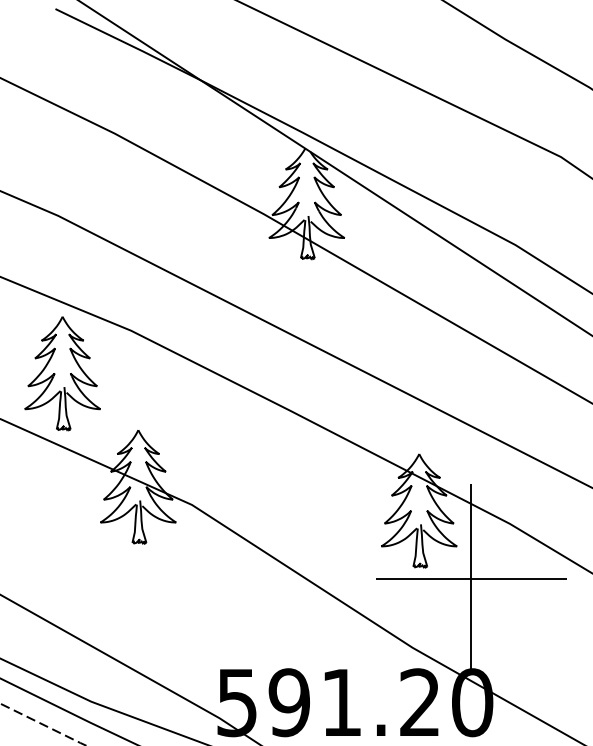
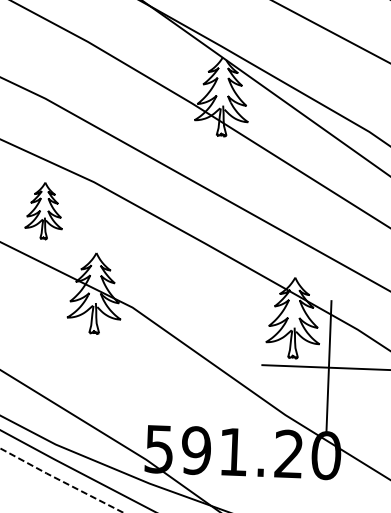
part: (62, 373) -> (44, 210), size x0.7

